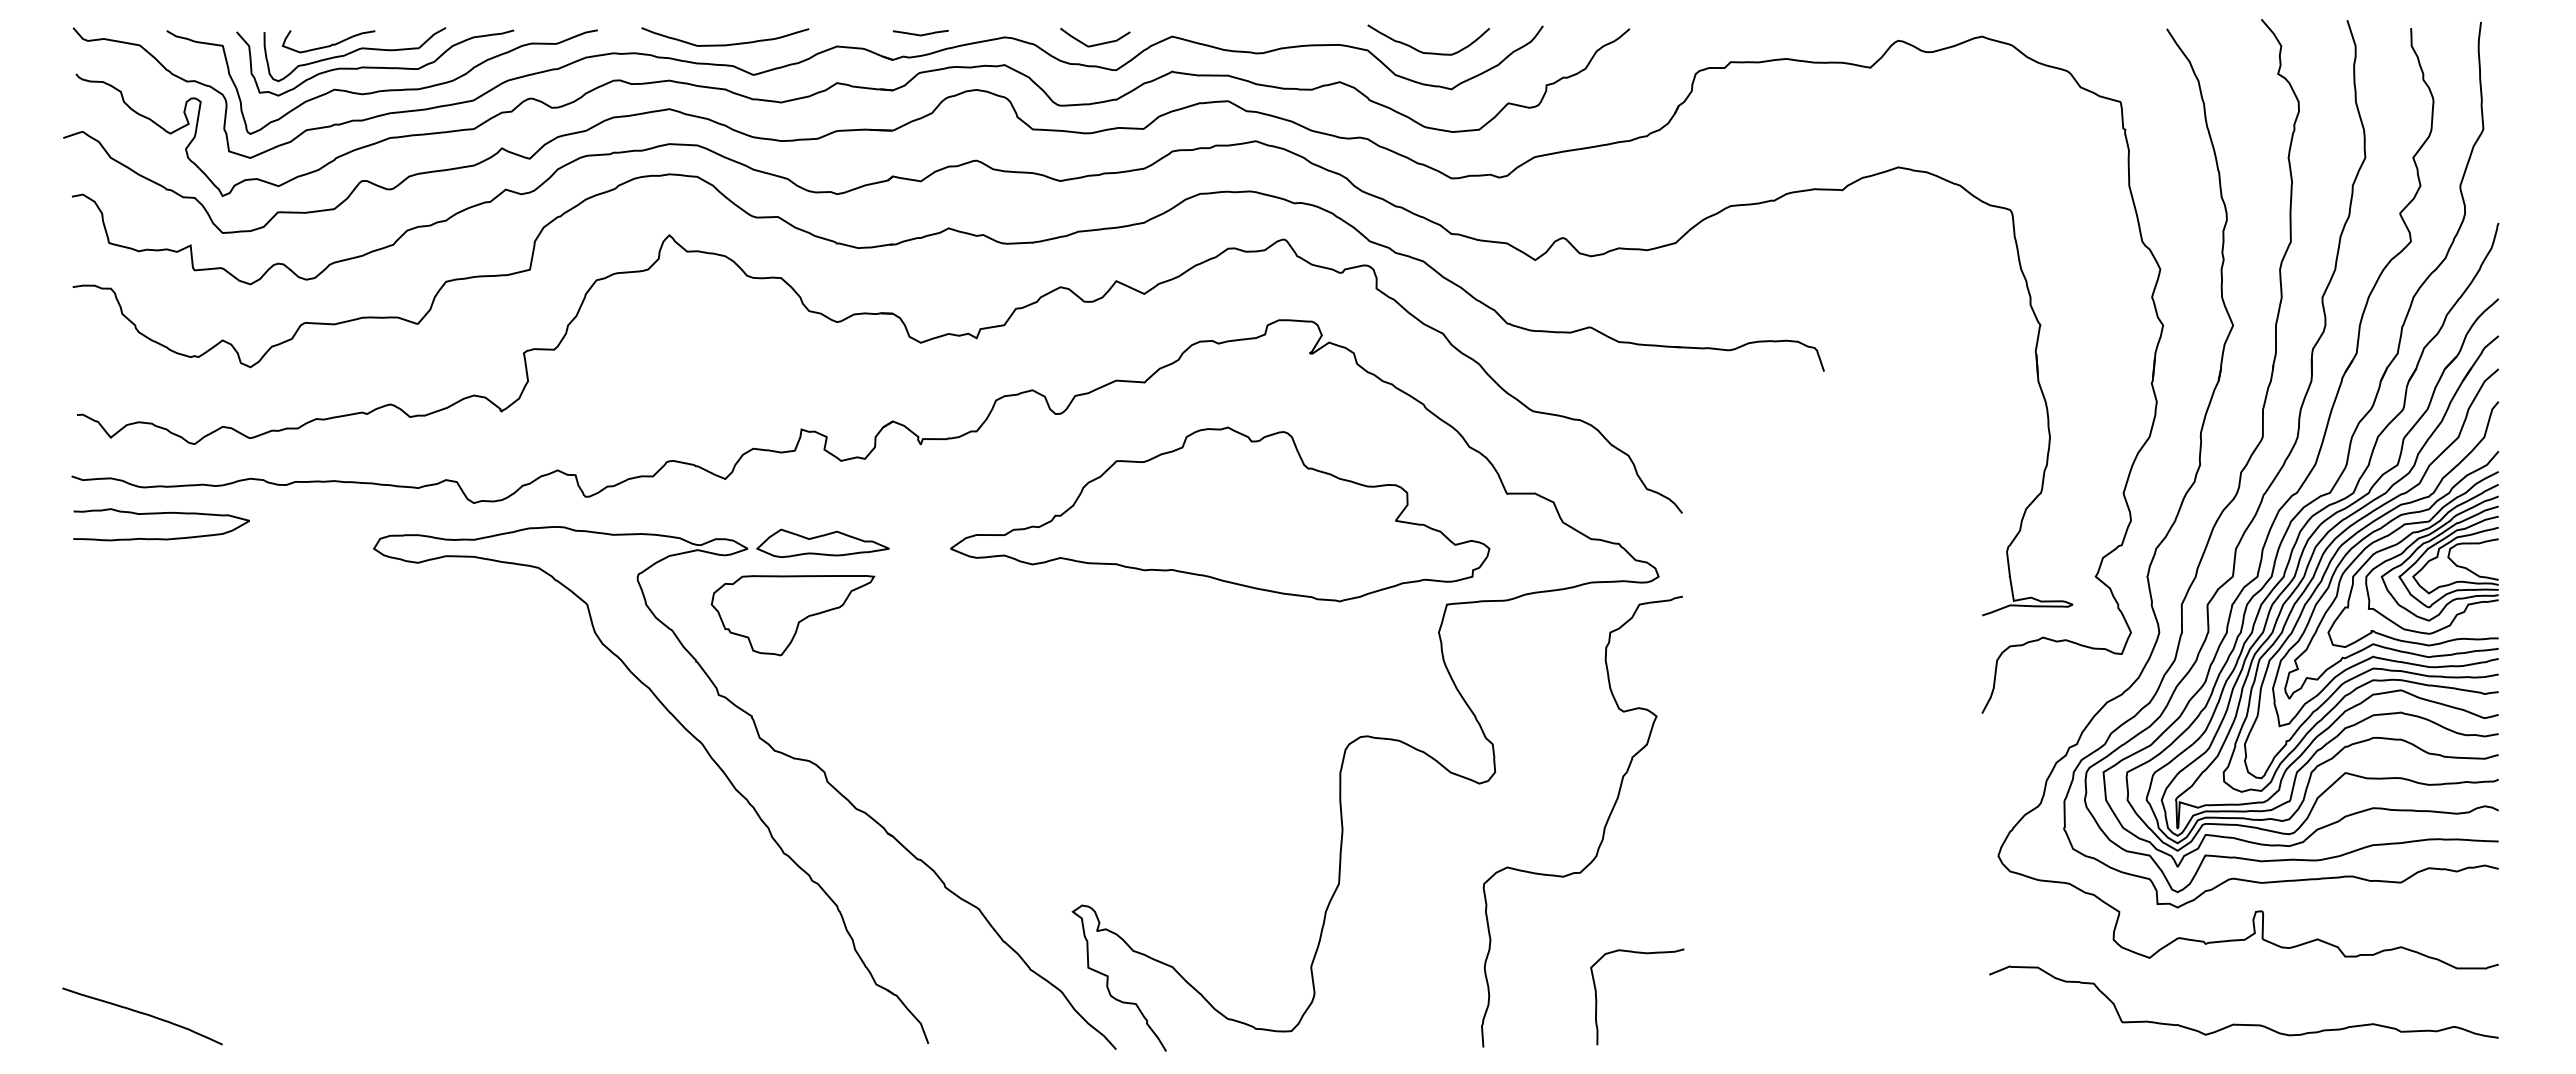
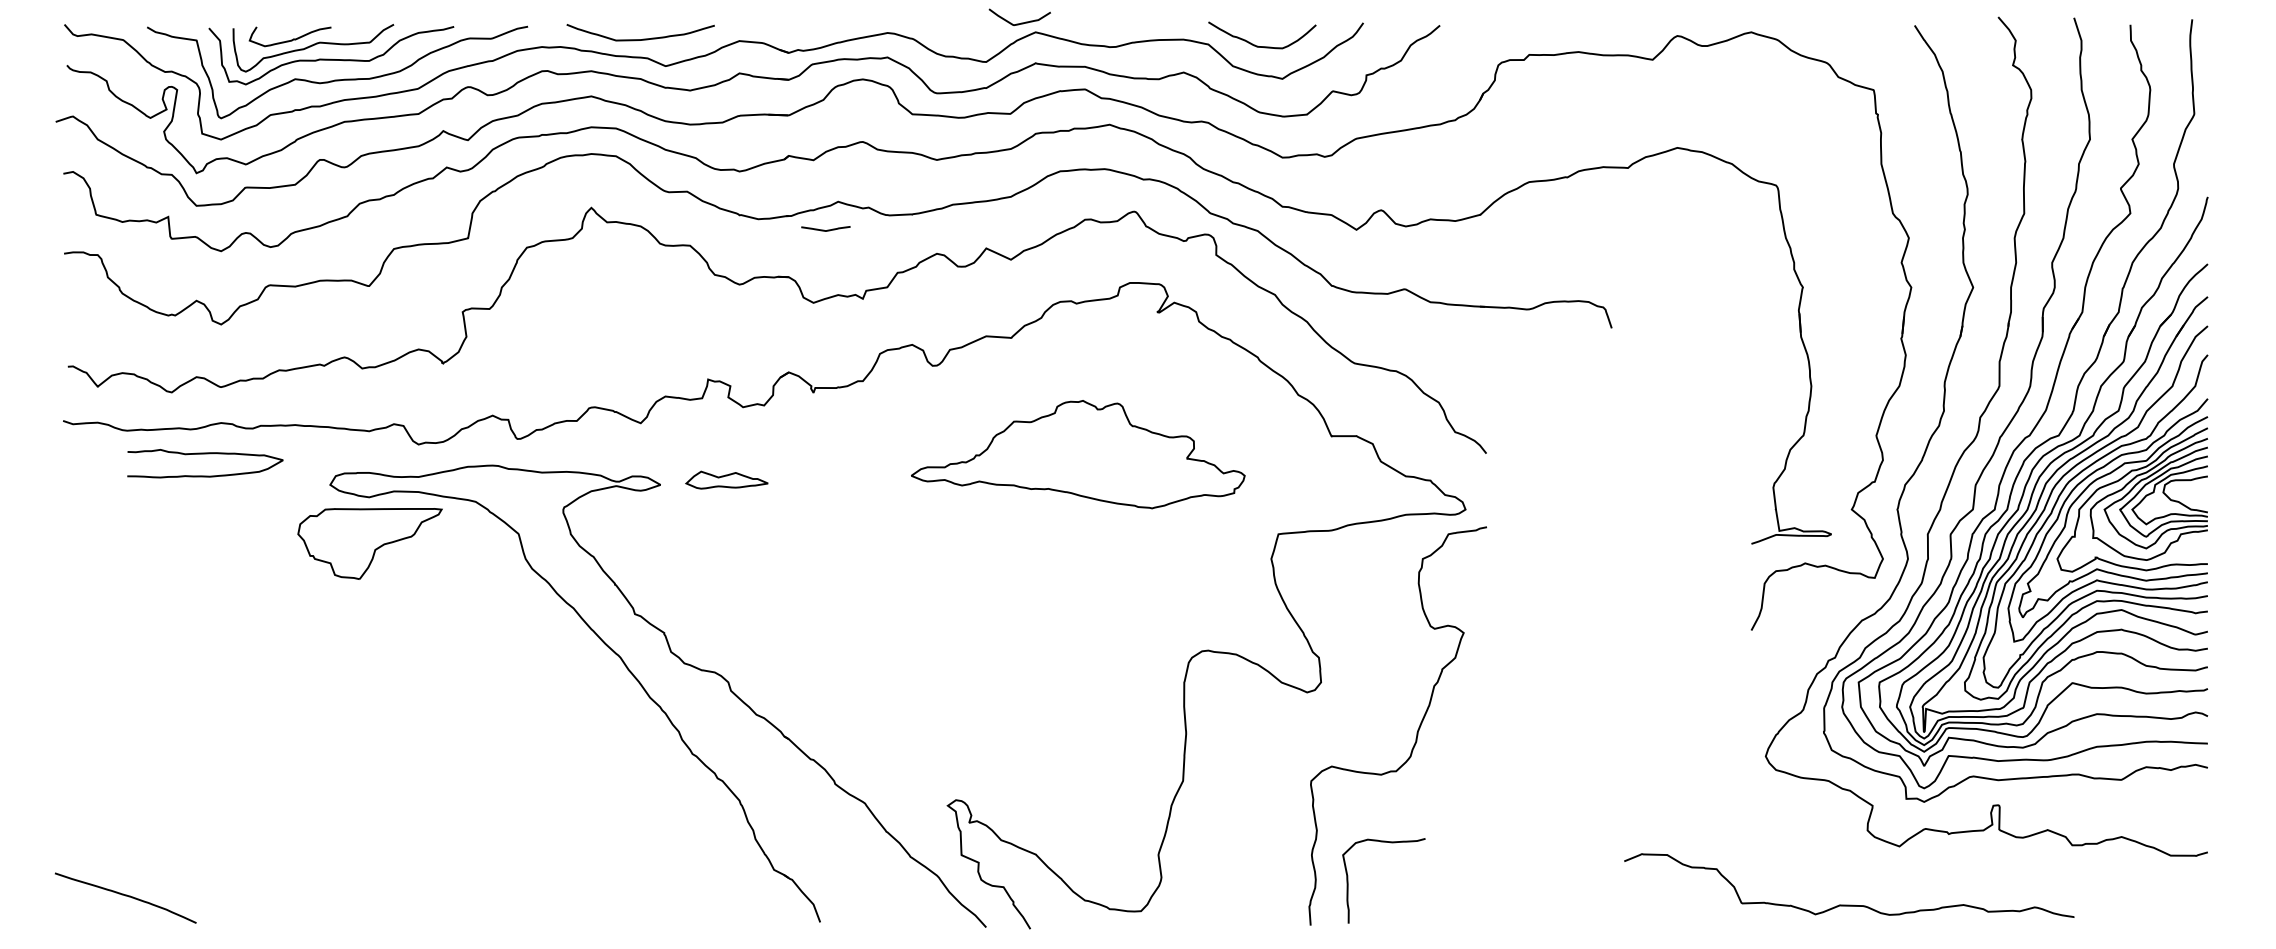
curve: (920, 34) -> (825, 230), moved
curve: (1097, 43) -> (1021, 22), moved
curve: (161, 514) -> (205, 454), moved
part: (1220, 514) -> (1078, 454), size x0.7
part: (822, 543) -> (726, 480), size x0.7
part: (792, 615) -> (369, 543), moved
curve: (1597, 999) -> (1348, 883), moved
curve: (2238, 1023) -> (1844, 904), moved

